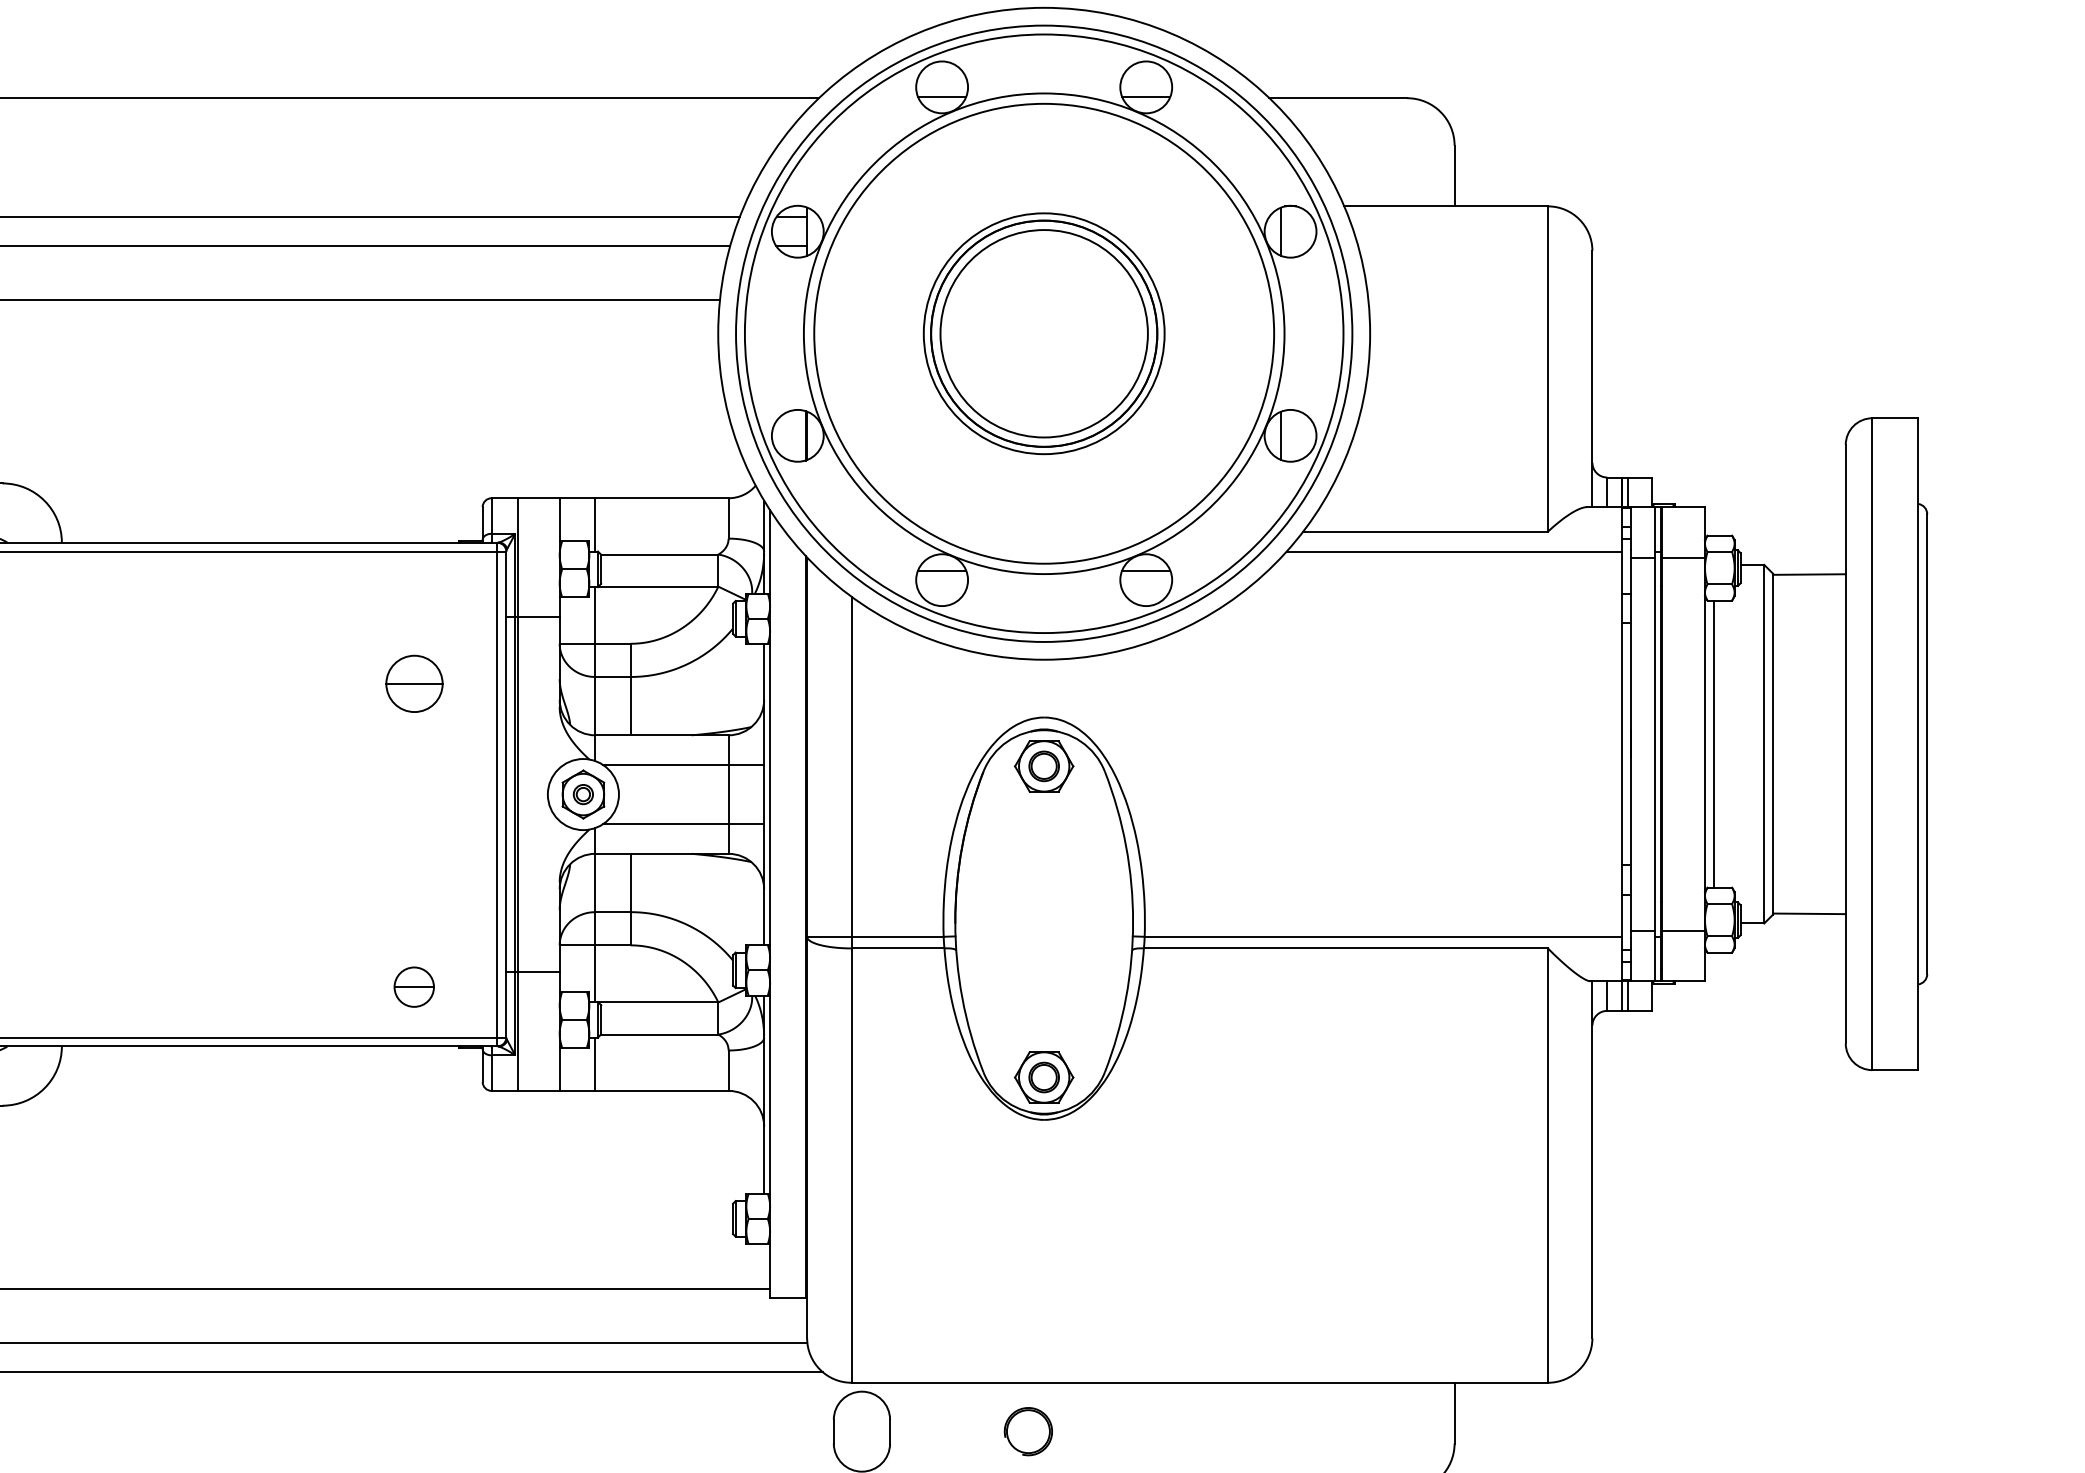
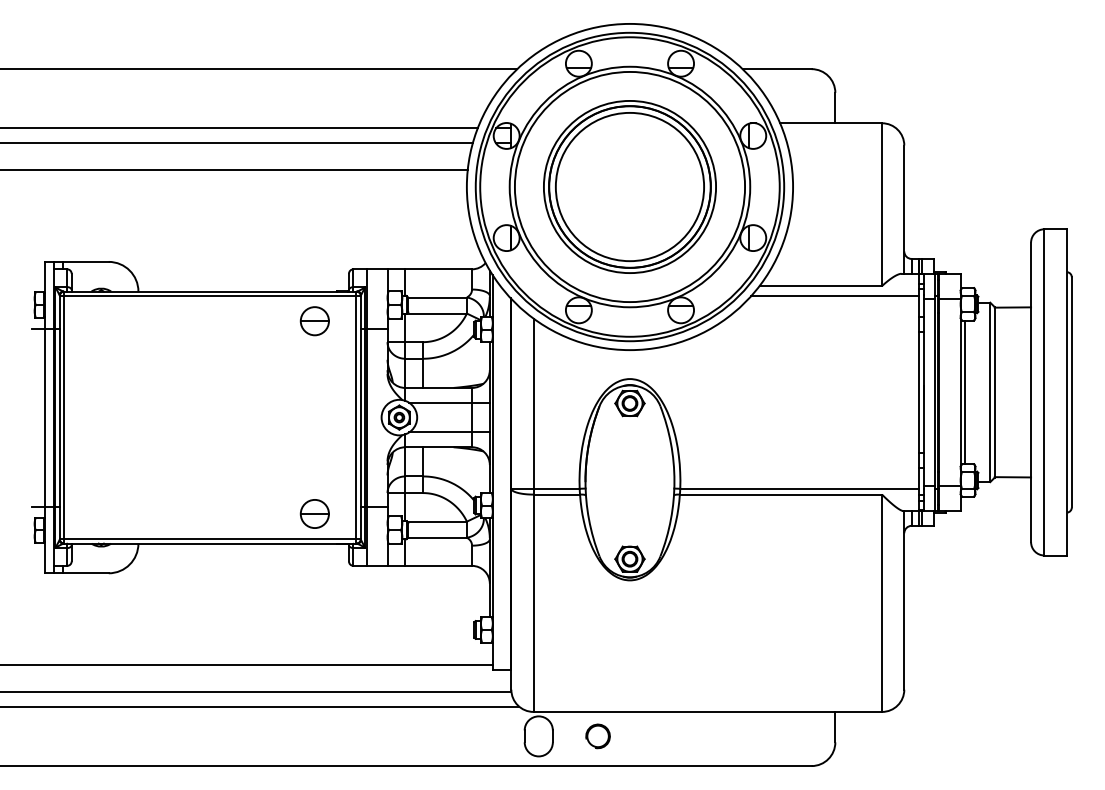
part: (1043, 332) -> (629, 186), size x1.43
part: (413, 684) -> (314, 321), moved
part: (413, 986) -> (314, 513), size x1.43
part: (1027, 1431) -> (597, 736), moved

